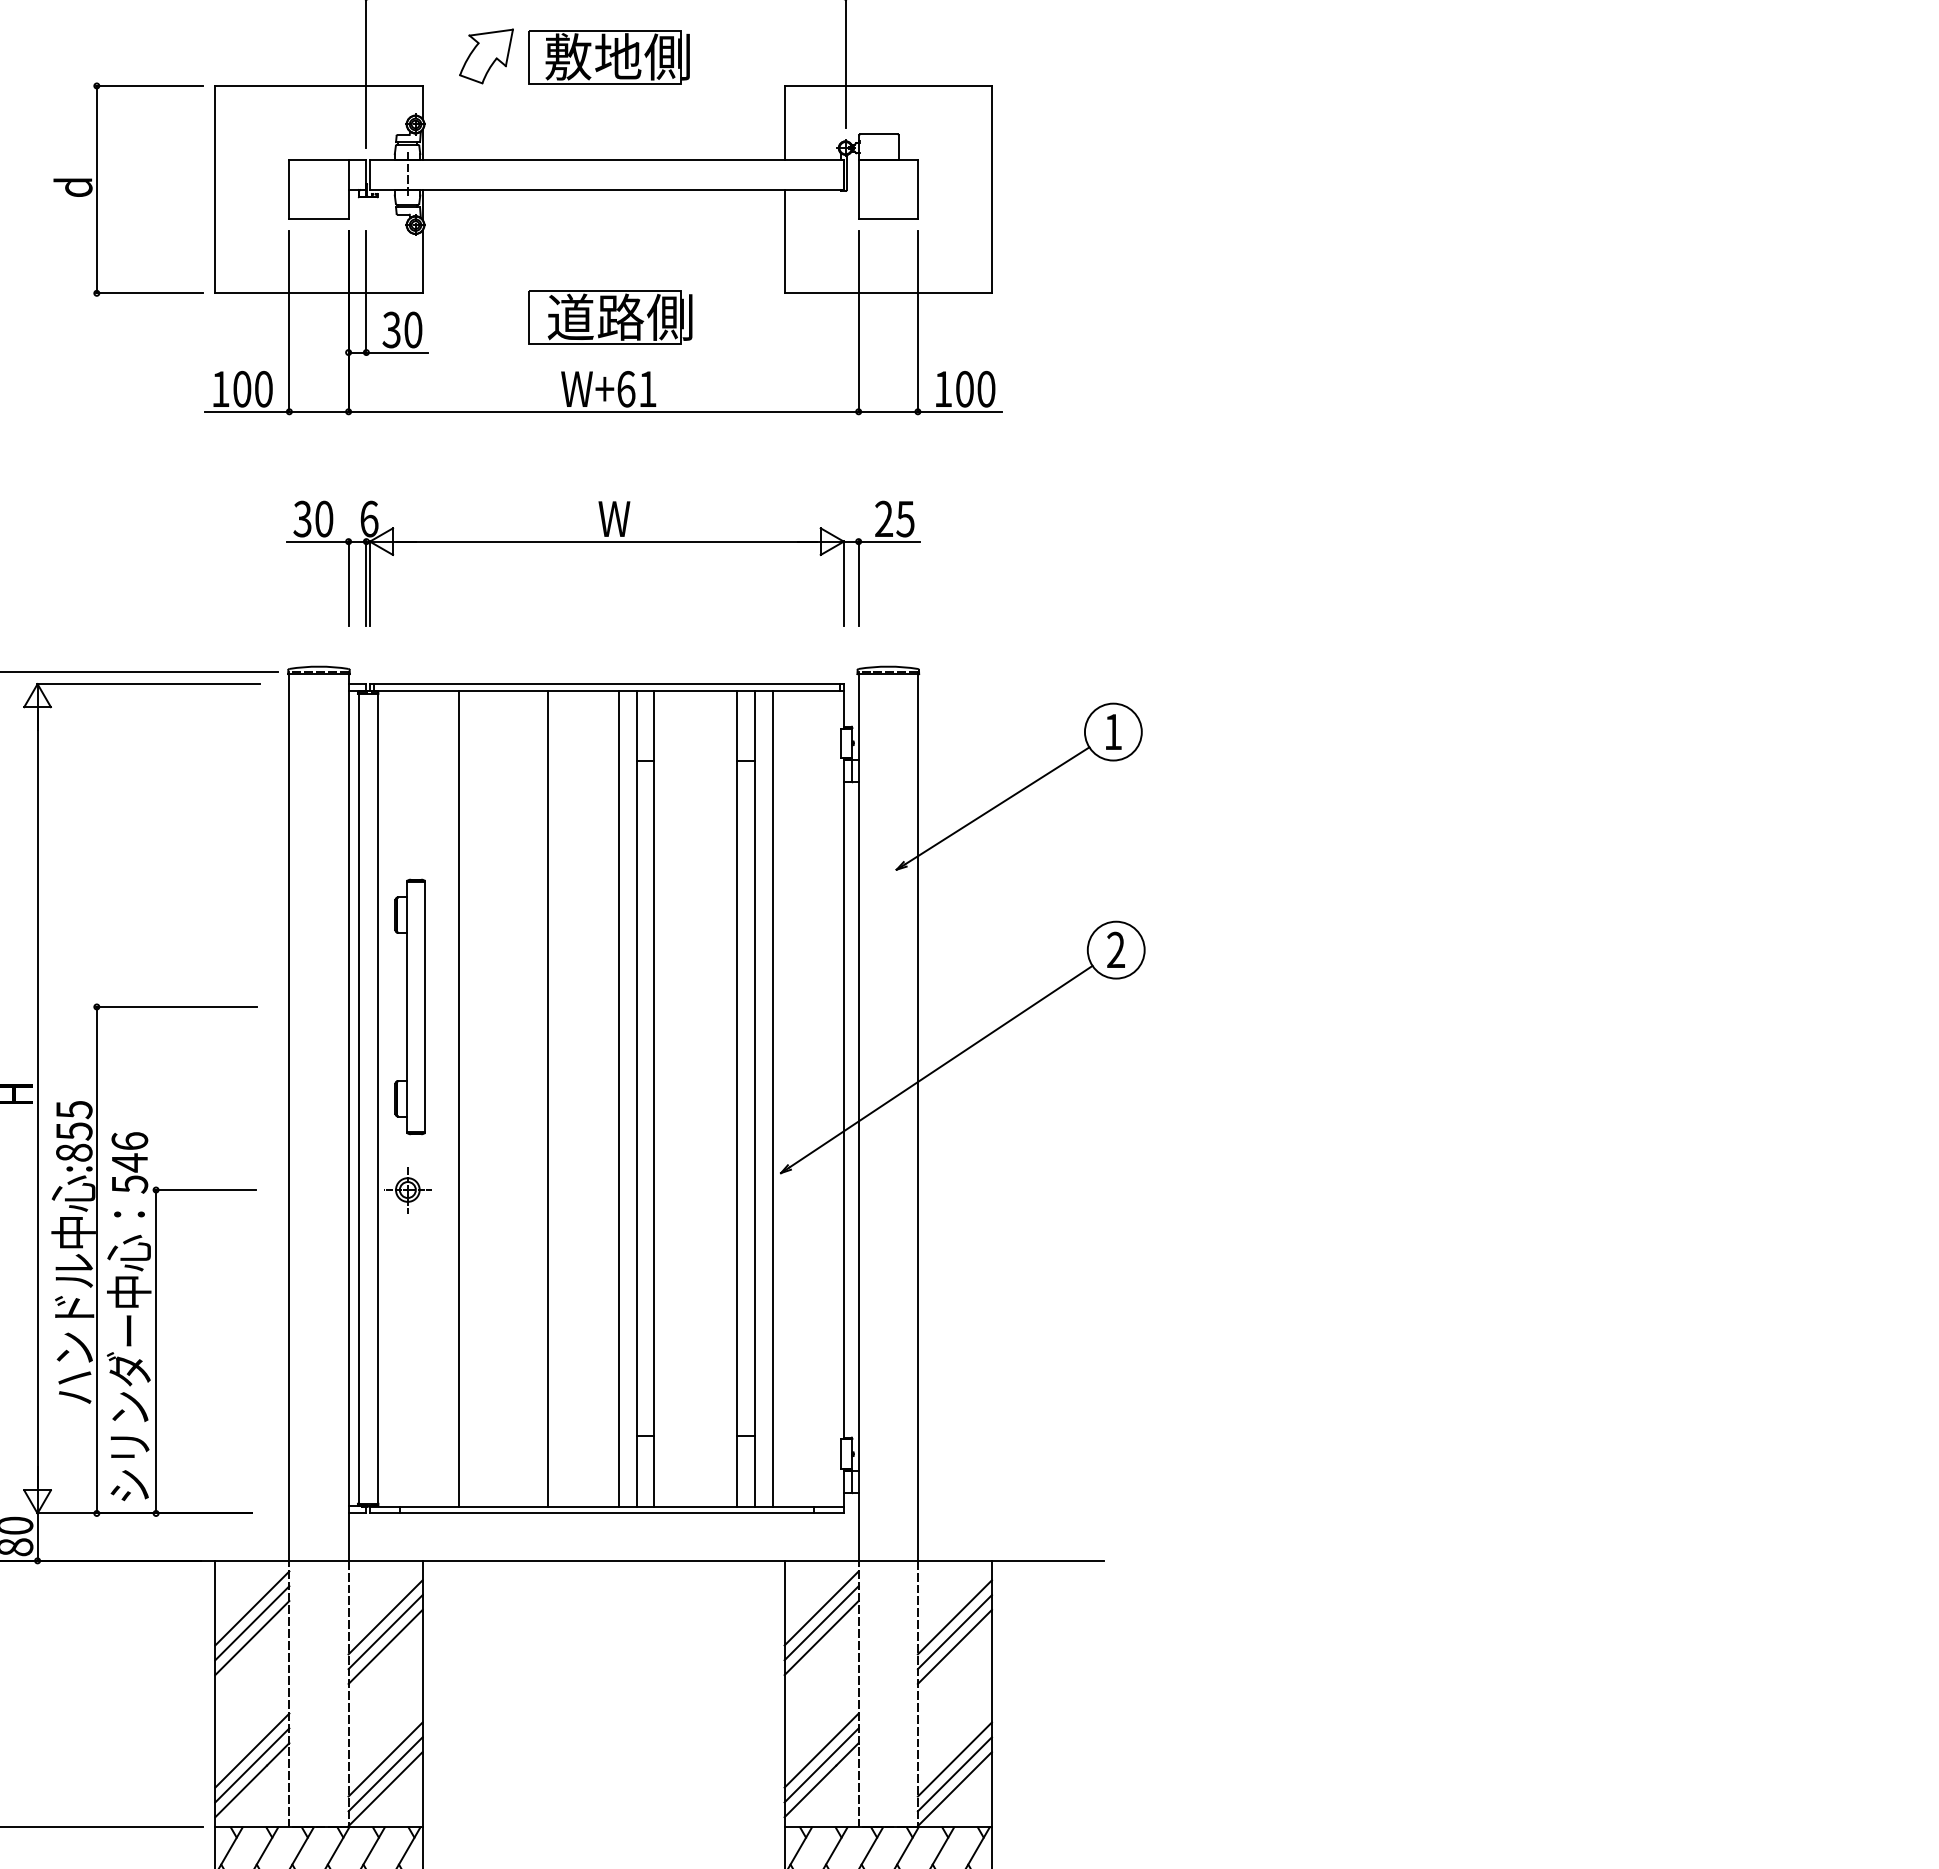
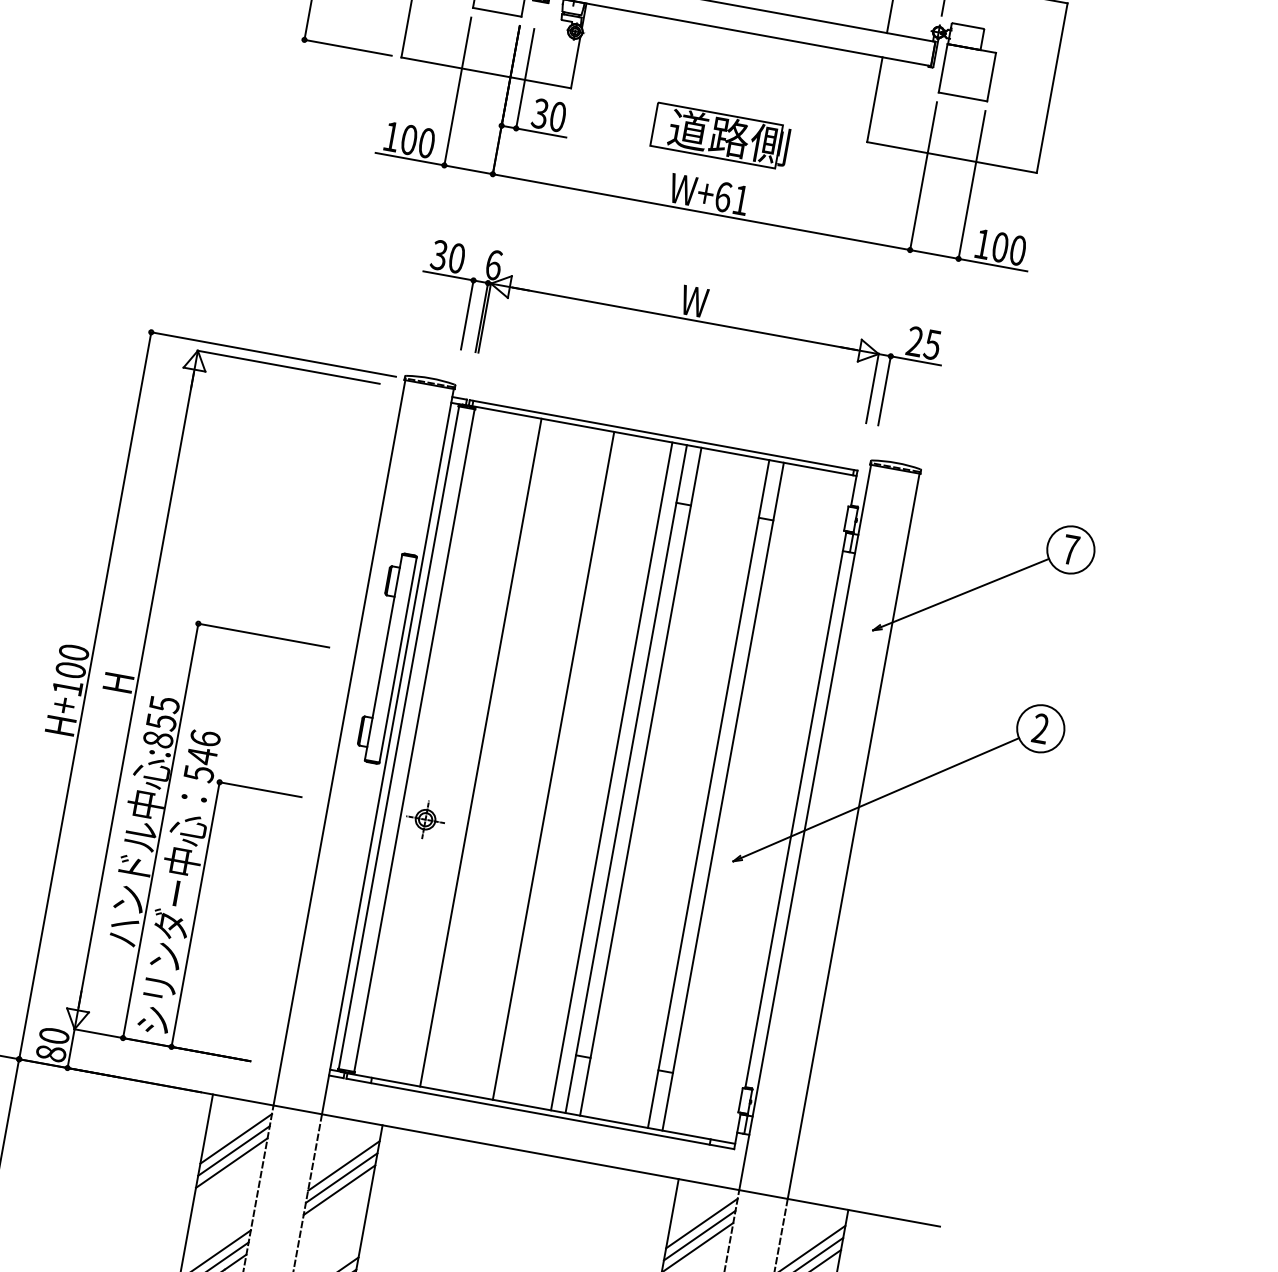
text: (1113, 731) -> (1071, 549), 1 -> 7
part: (409, 1006) -> (385, 657), moved
line: (772, 1098) -> (737, 799), removed

